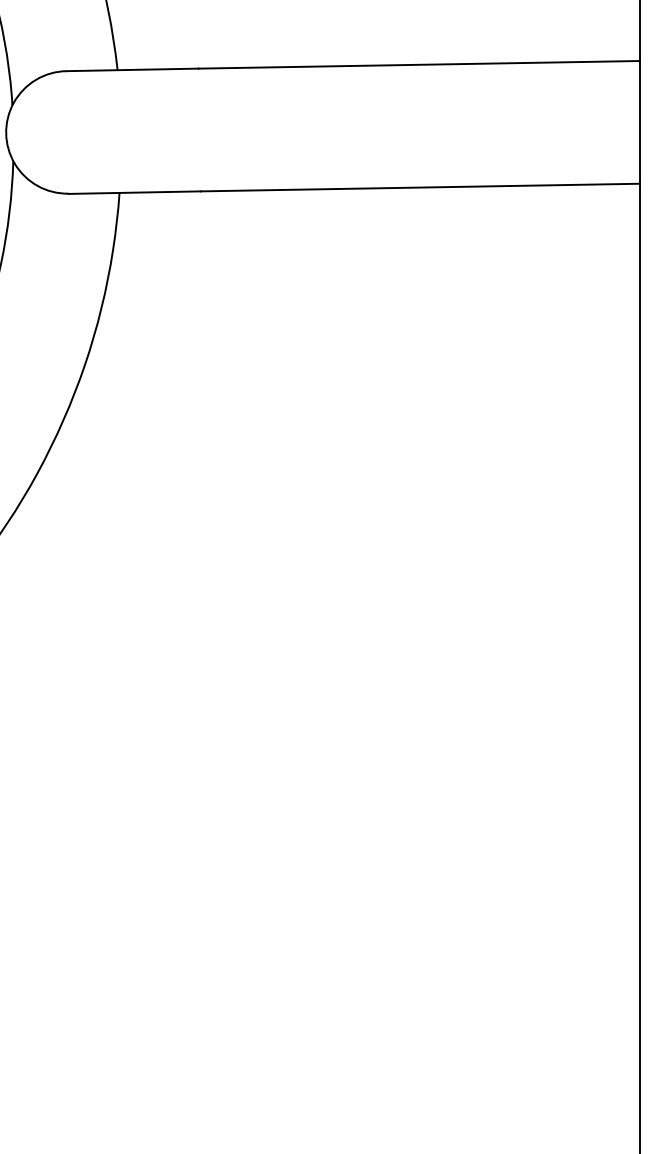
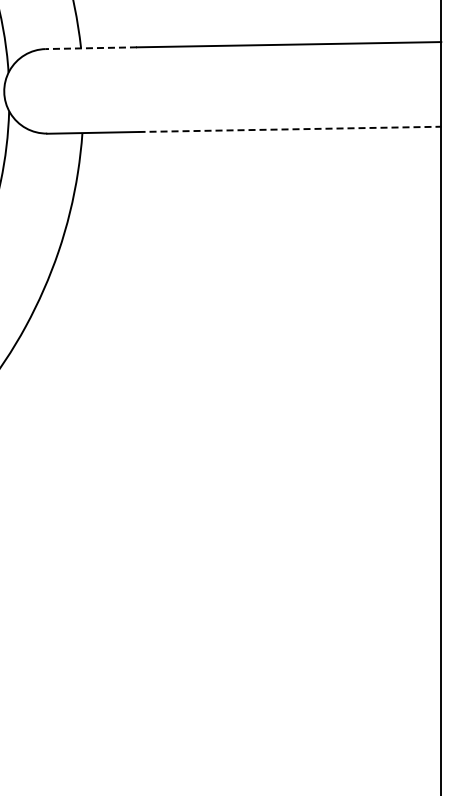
line: (132, 70) -> (91, 48), solid -> dashed
line: (421, 187) -> (290, 129), solid -> dashed

